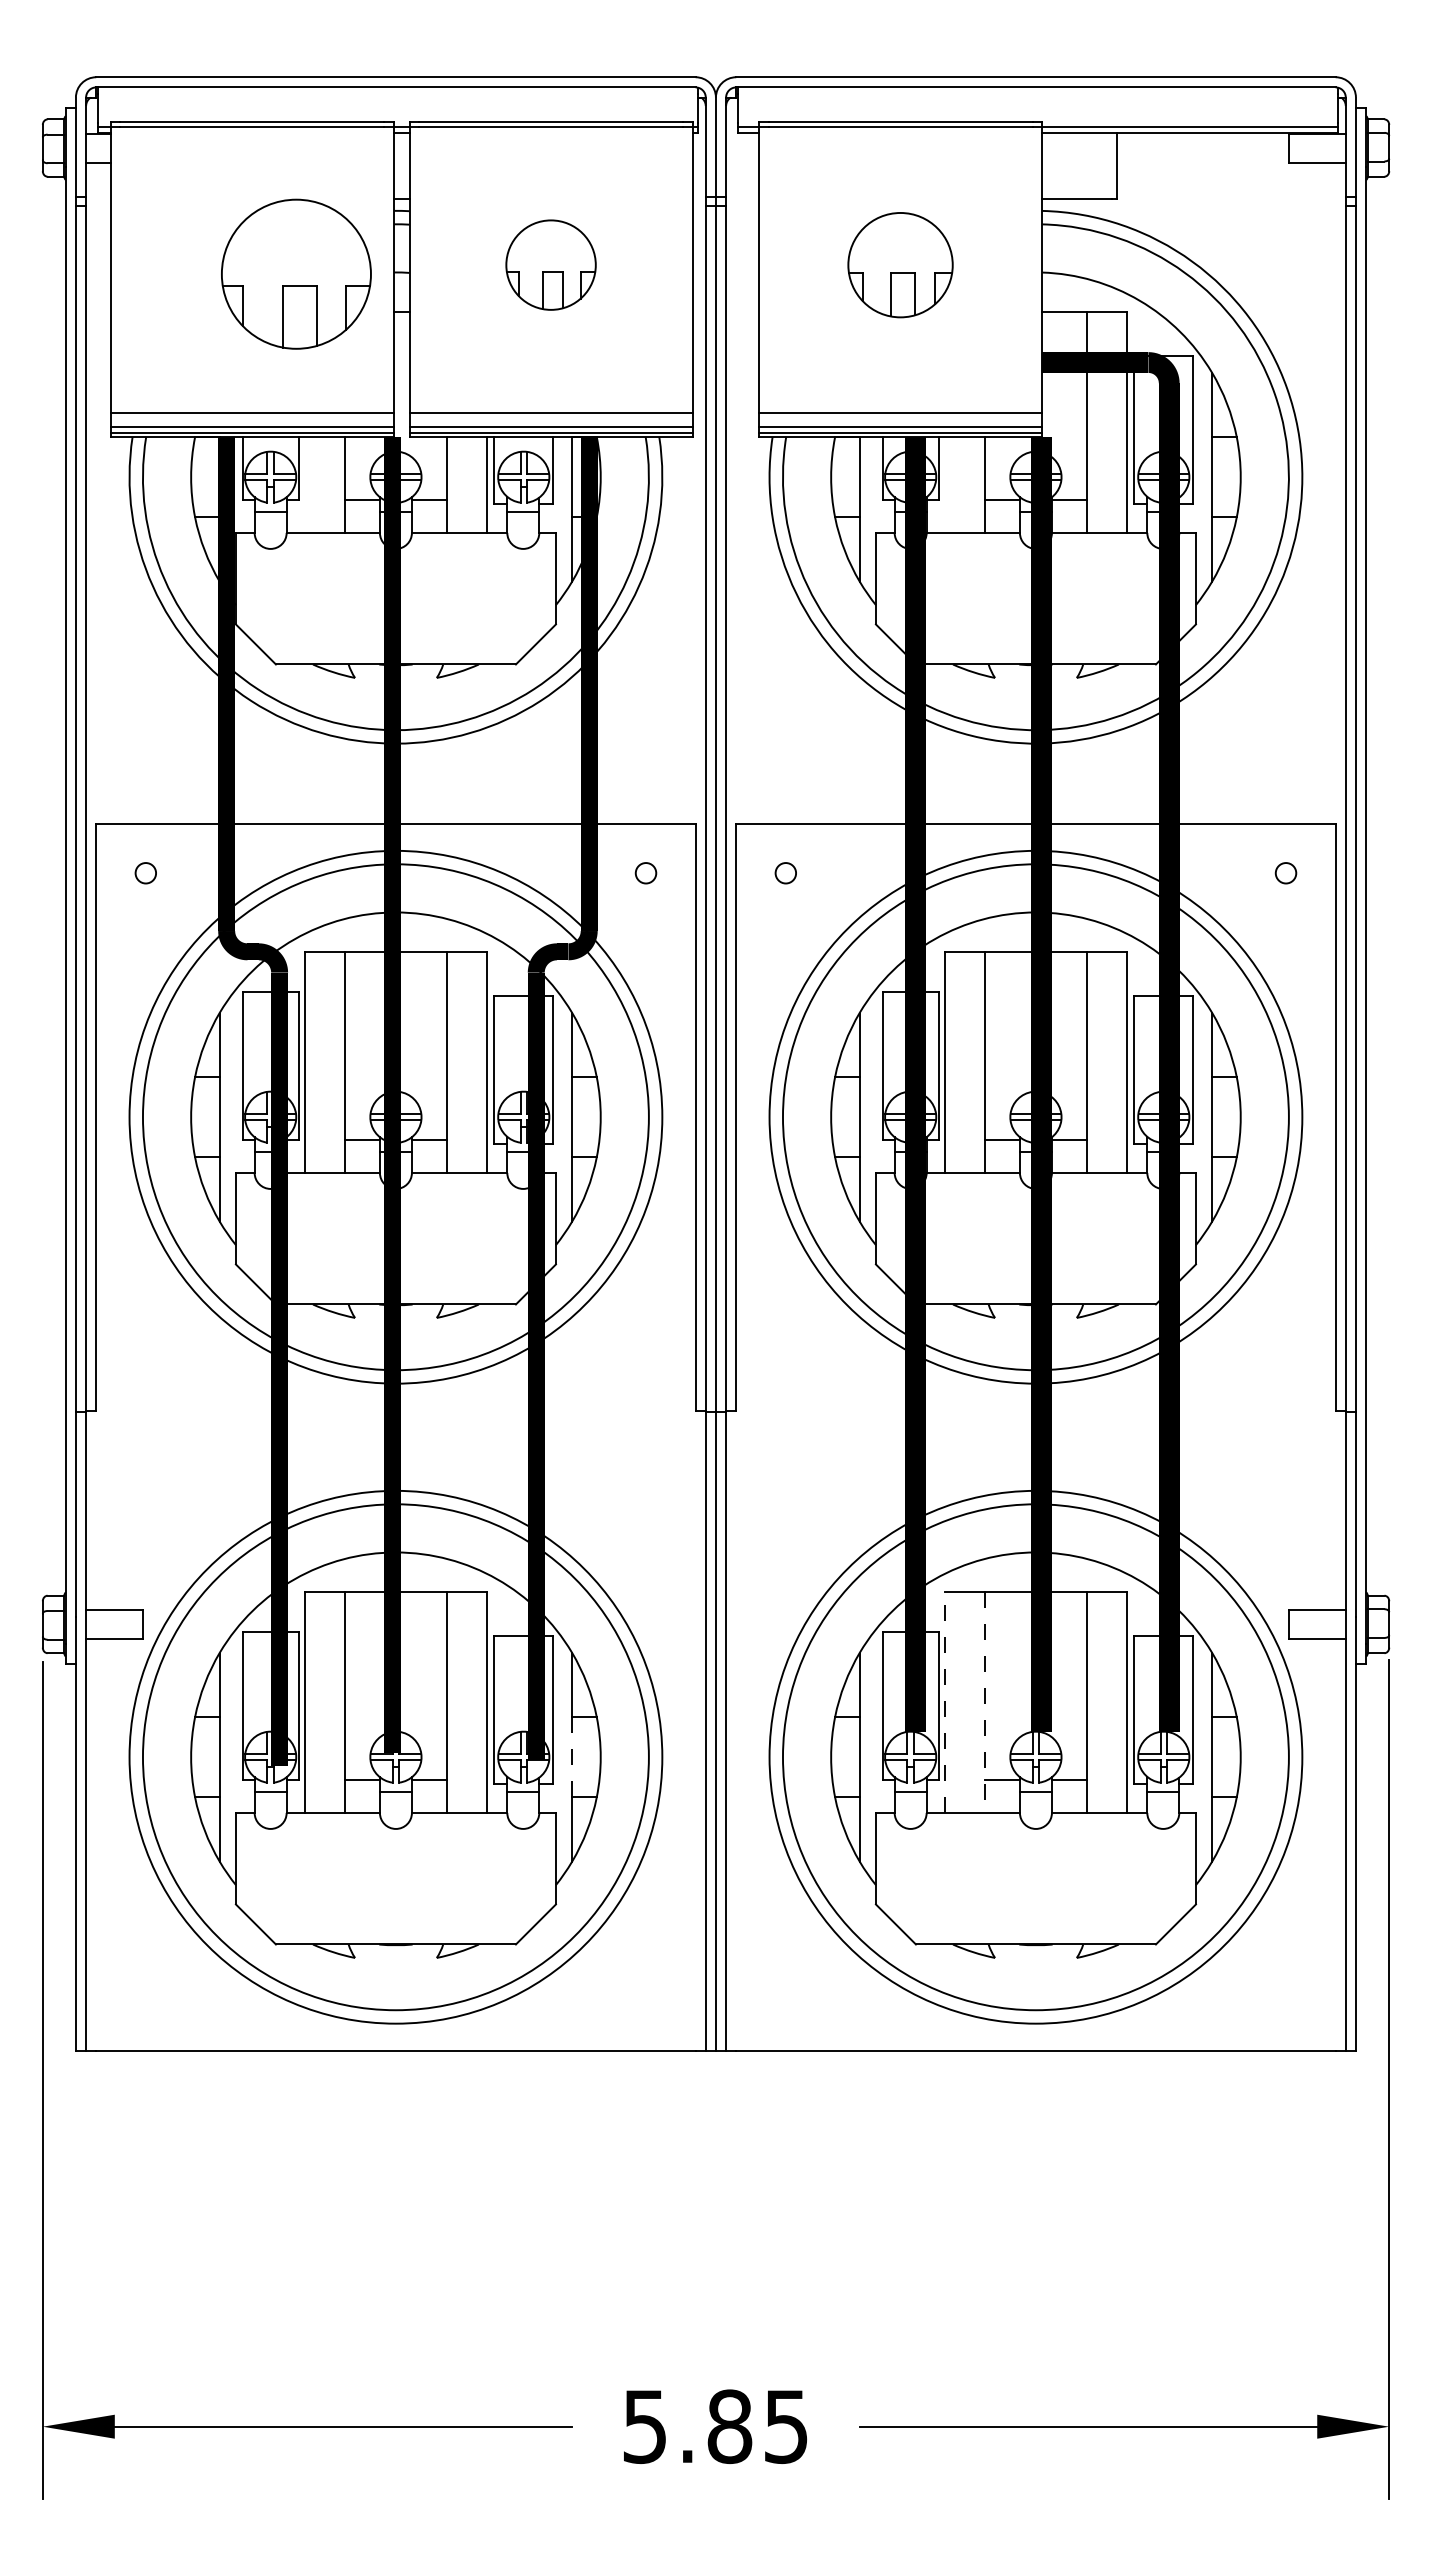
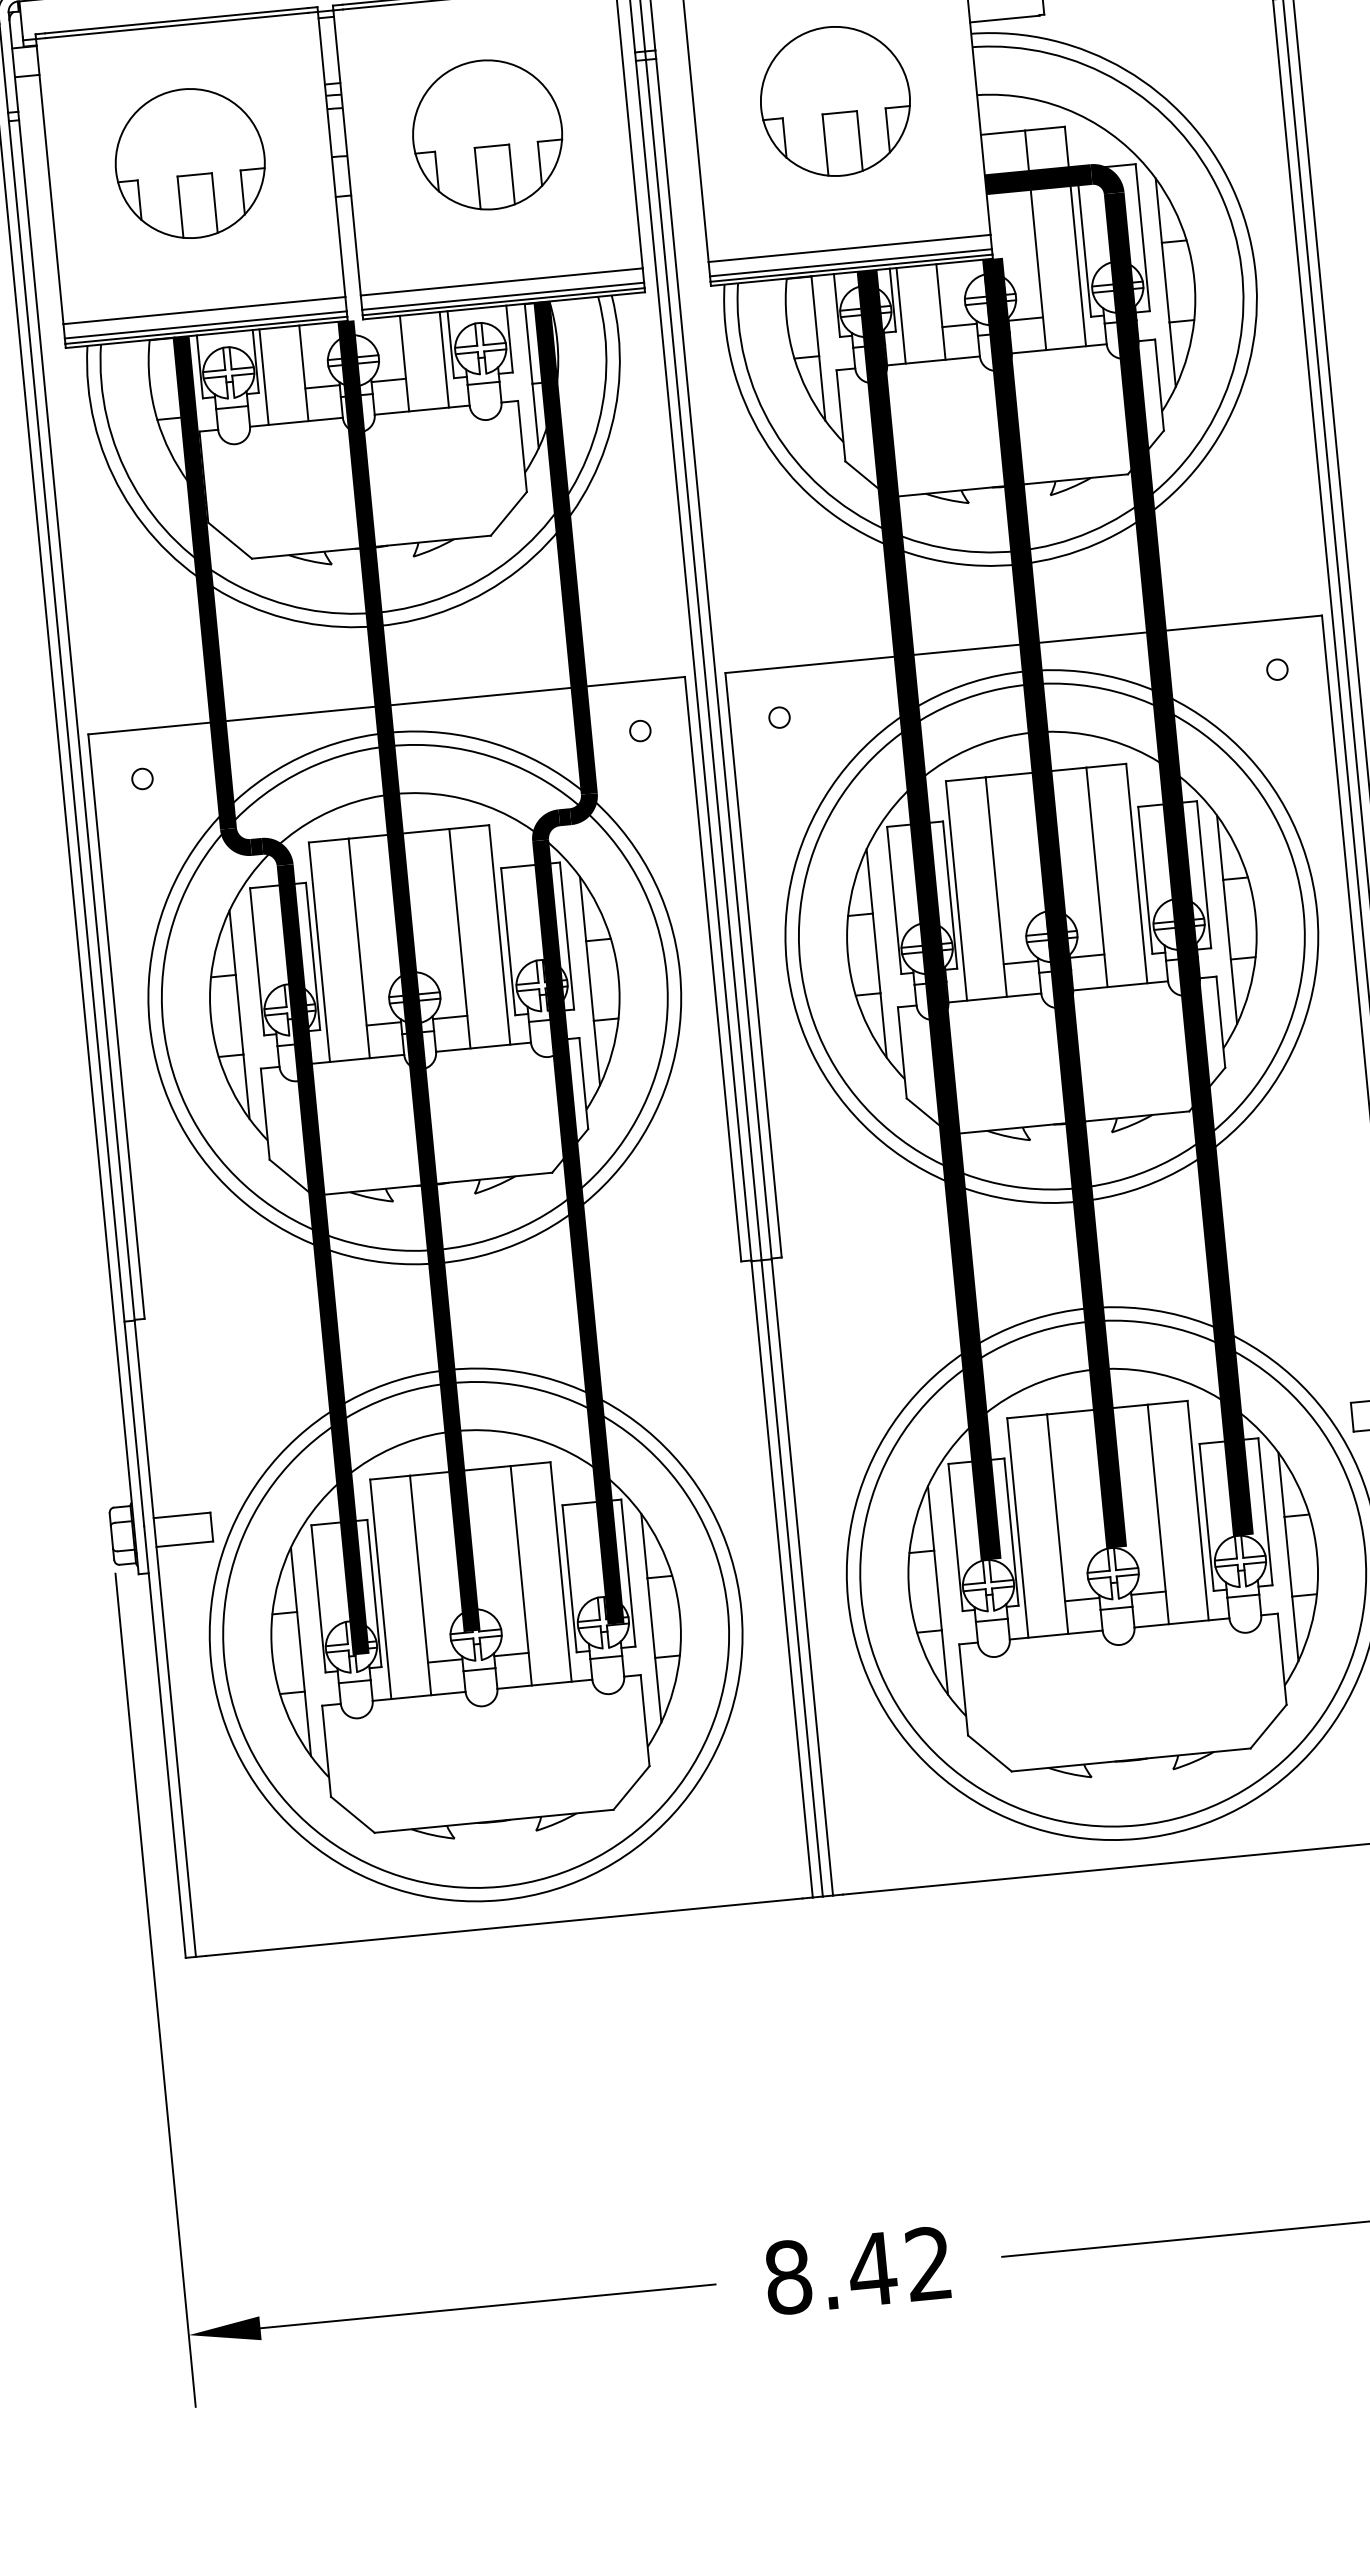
part: (550, 264) -> (486, 134), size x1.67
part: (900, 264) -> (835, 100), size x1.43
part: (296, 273) -> (190, 162), moved
line: (305, 484) -> (264, 376), added
line: (945, 484) -> (901, 315), added
line: (945, 1702) -> (1017, 1527), dashed -> solid
line: (985, 1703) -> (1057, 1524), dashed -> solid
line: (571, 1756) -> (650, 1617), dashed -> solid
text: (715, 2426) -> (858, 2270), 5.85 -> 8.42

